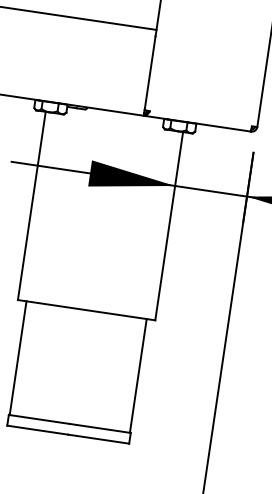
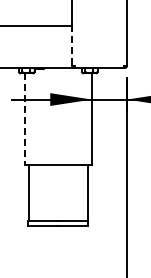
line: (149, 73) -> (71, 47), solid -> dashed
line: (31, 206) -> (24, 119), solid -> dashed

